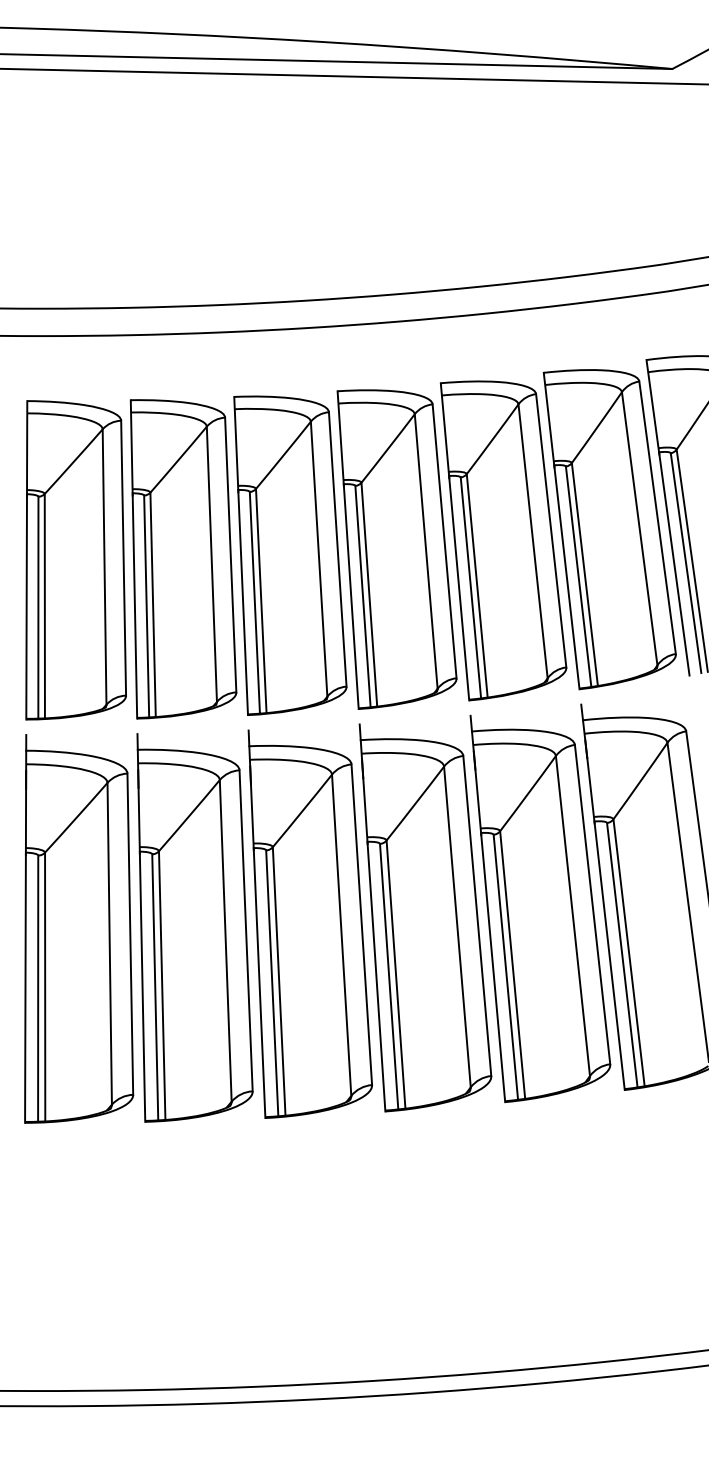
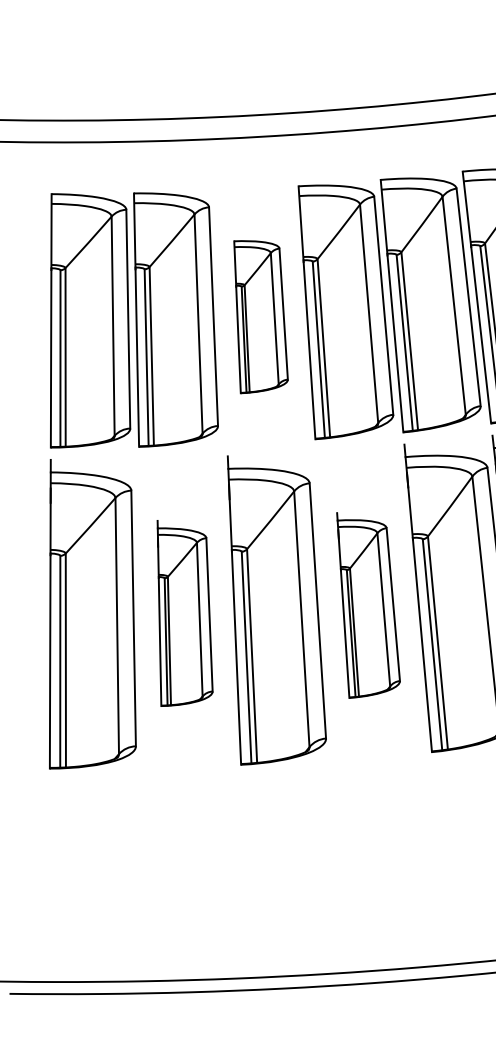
part: (290, 555) -> (261, 317), size x0.6
part: (425, 917) -> (368, 605), size x0.6
part: (194, 927) -> (184, 613), size x0.6

